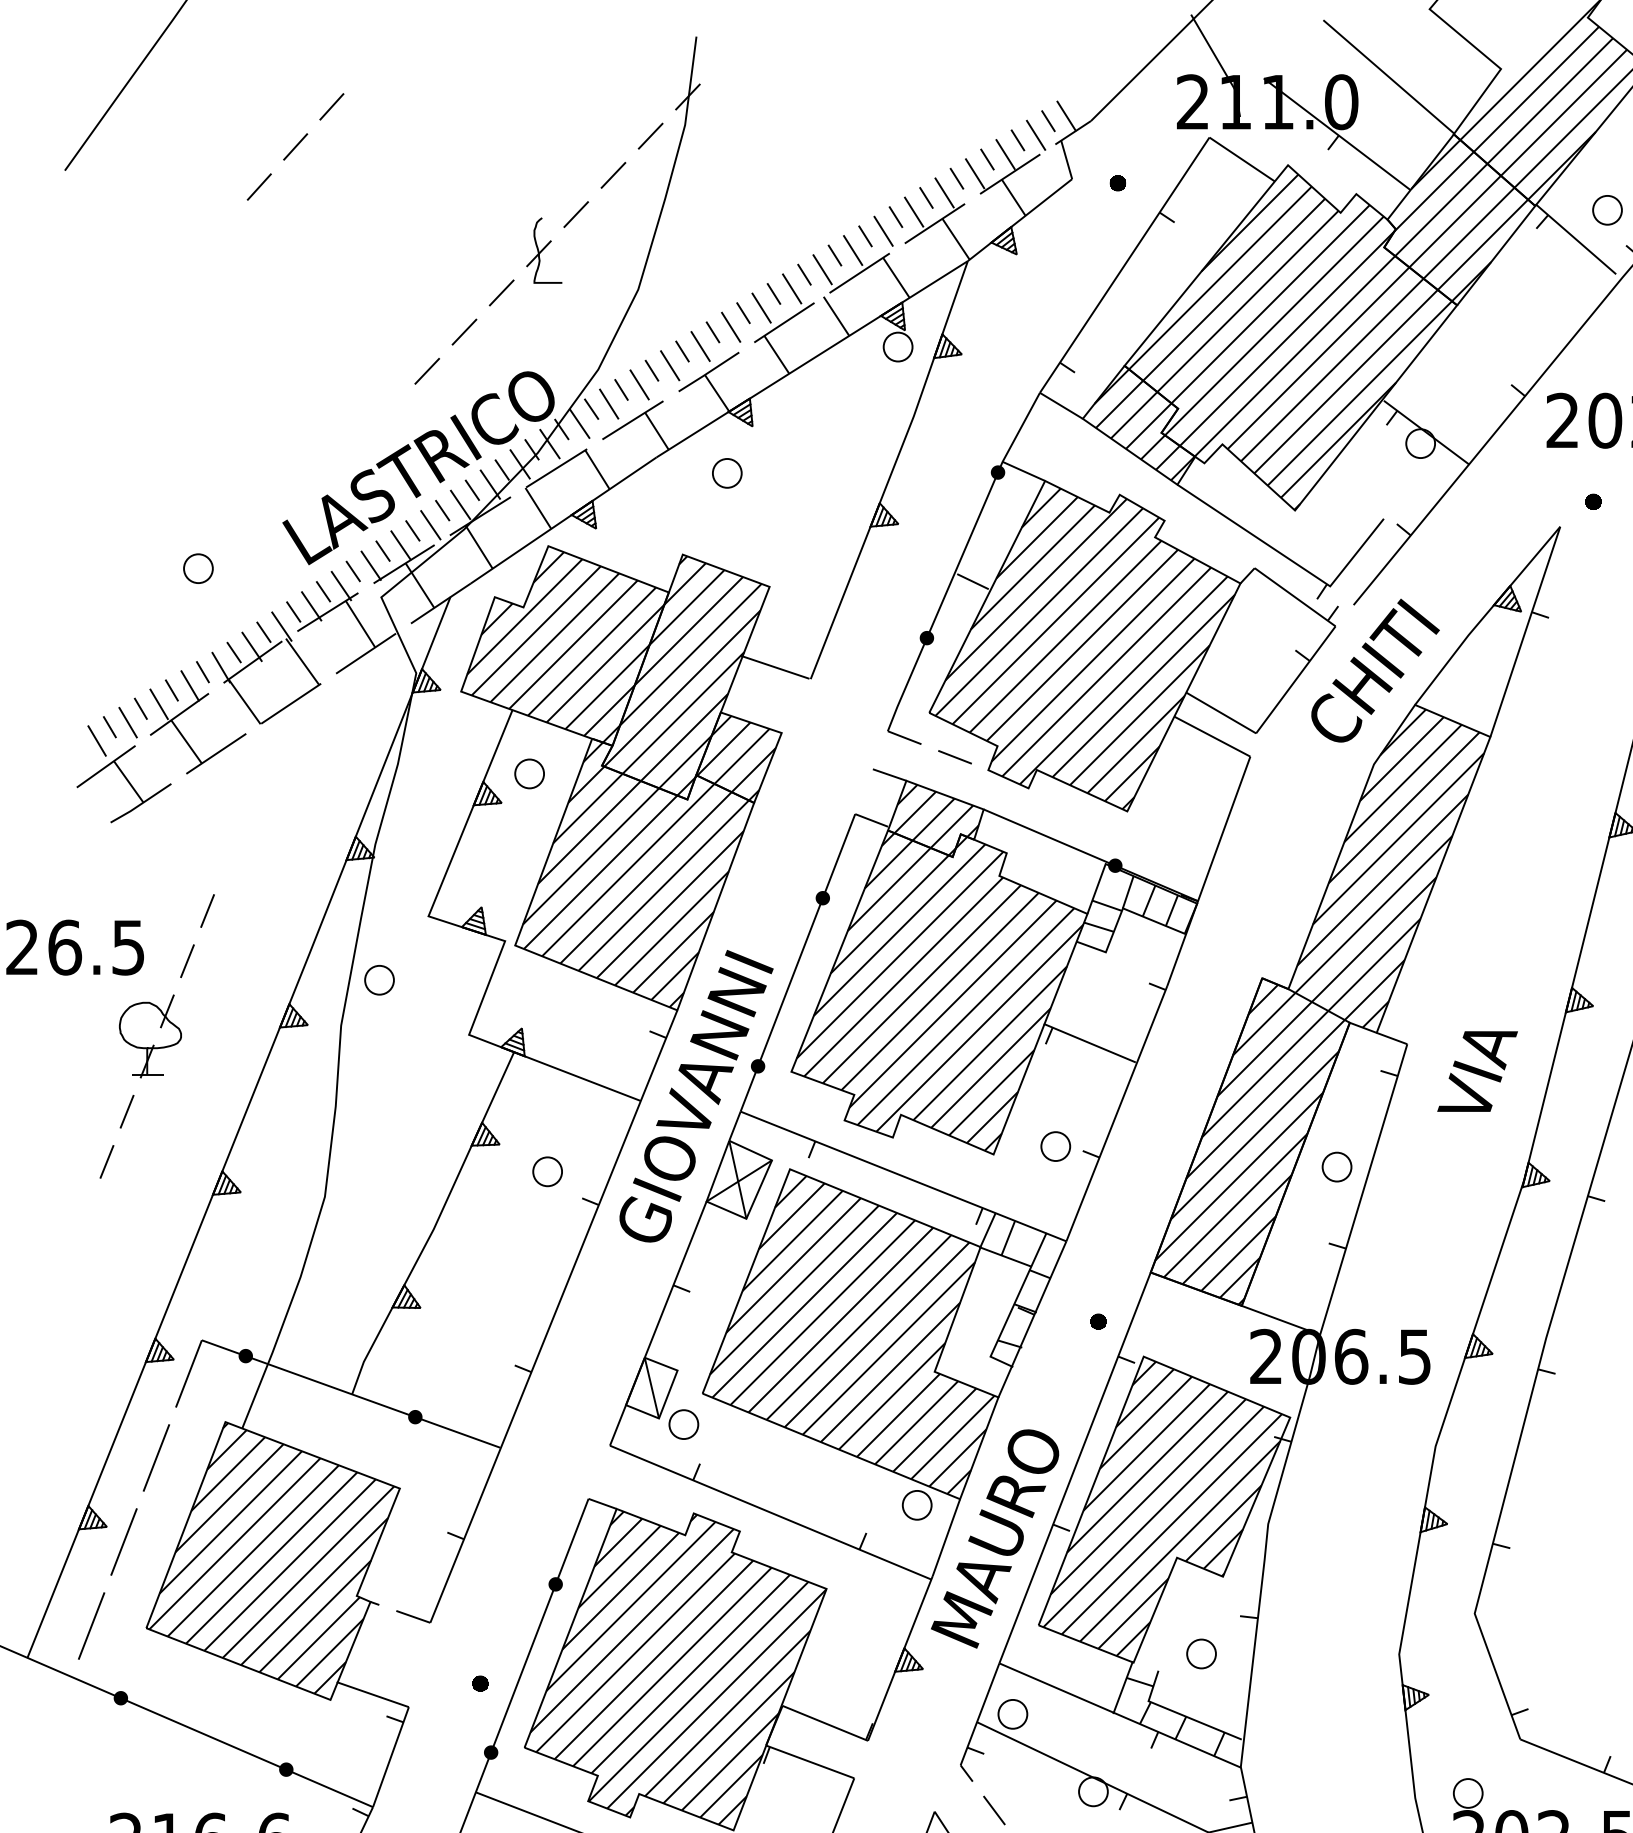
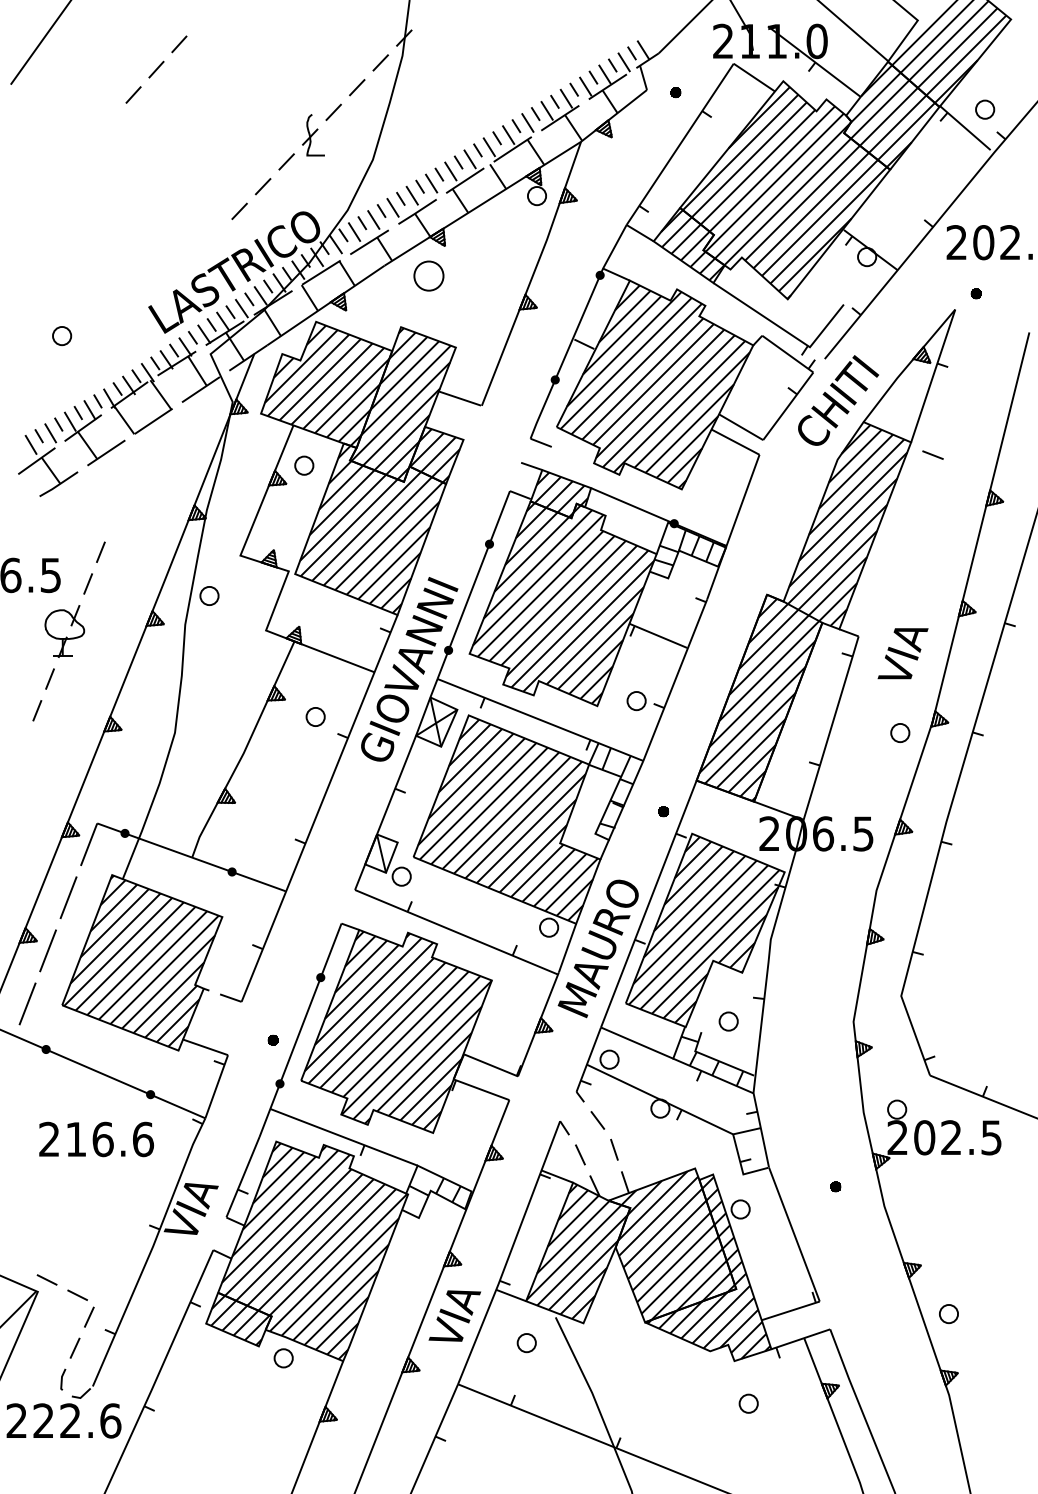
part: (727, 472) -> (429, 275), size x1.6
part: (199, 569) -> (62, 336), moved
line: (954, 756) -> (932, 454), moved
part: (1337, 1166) -> (900, 732), moved

